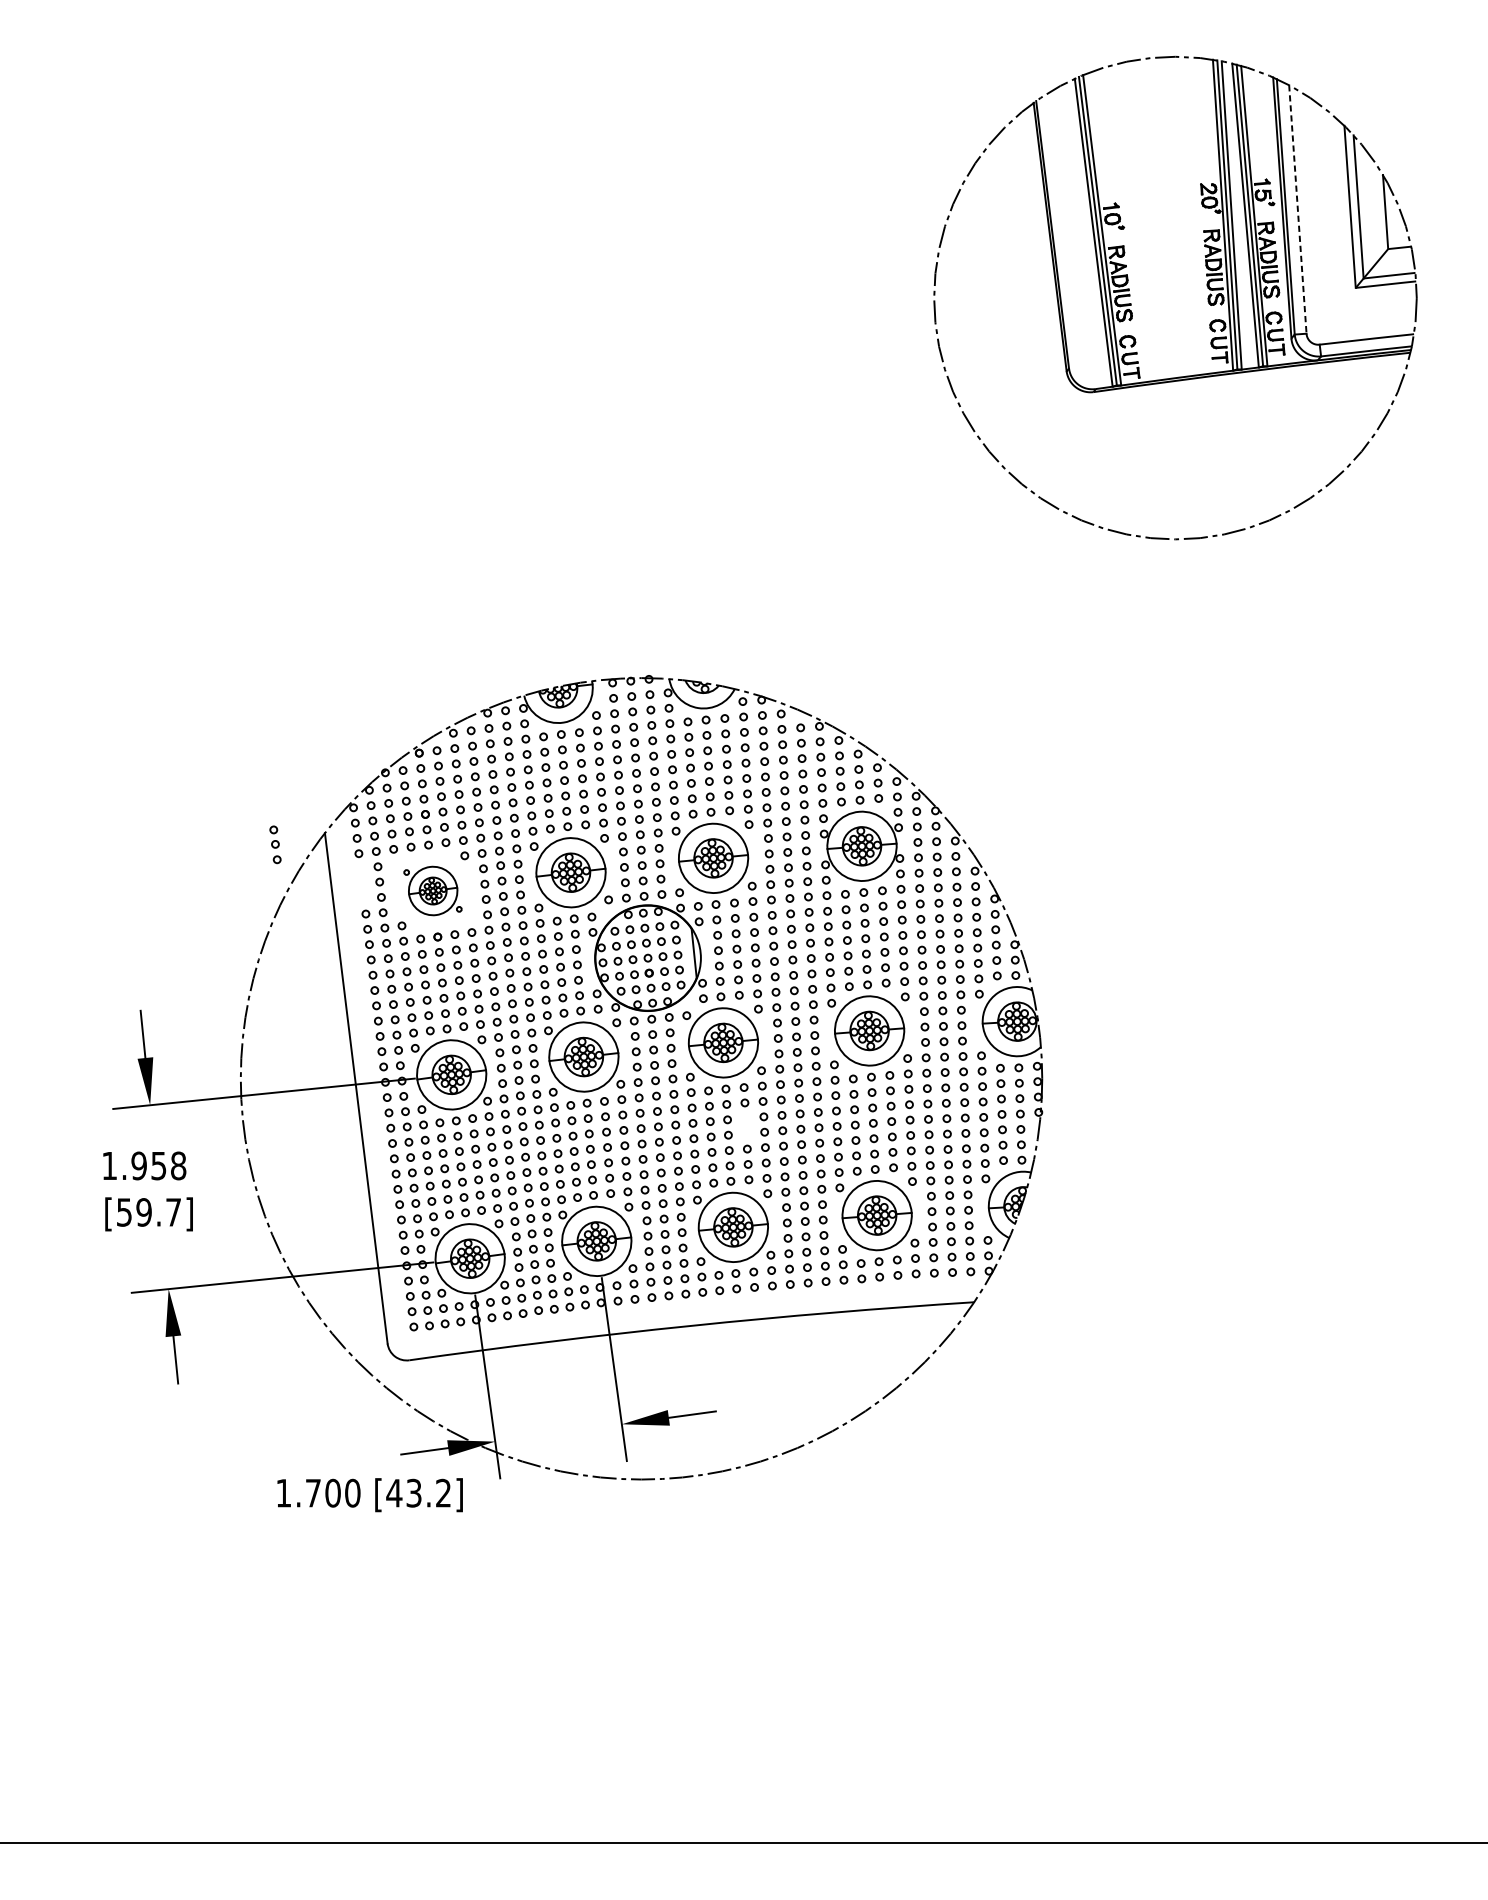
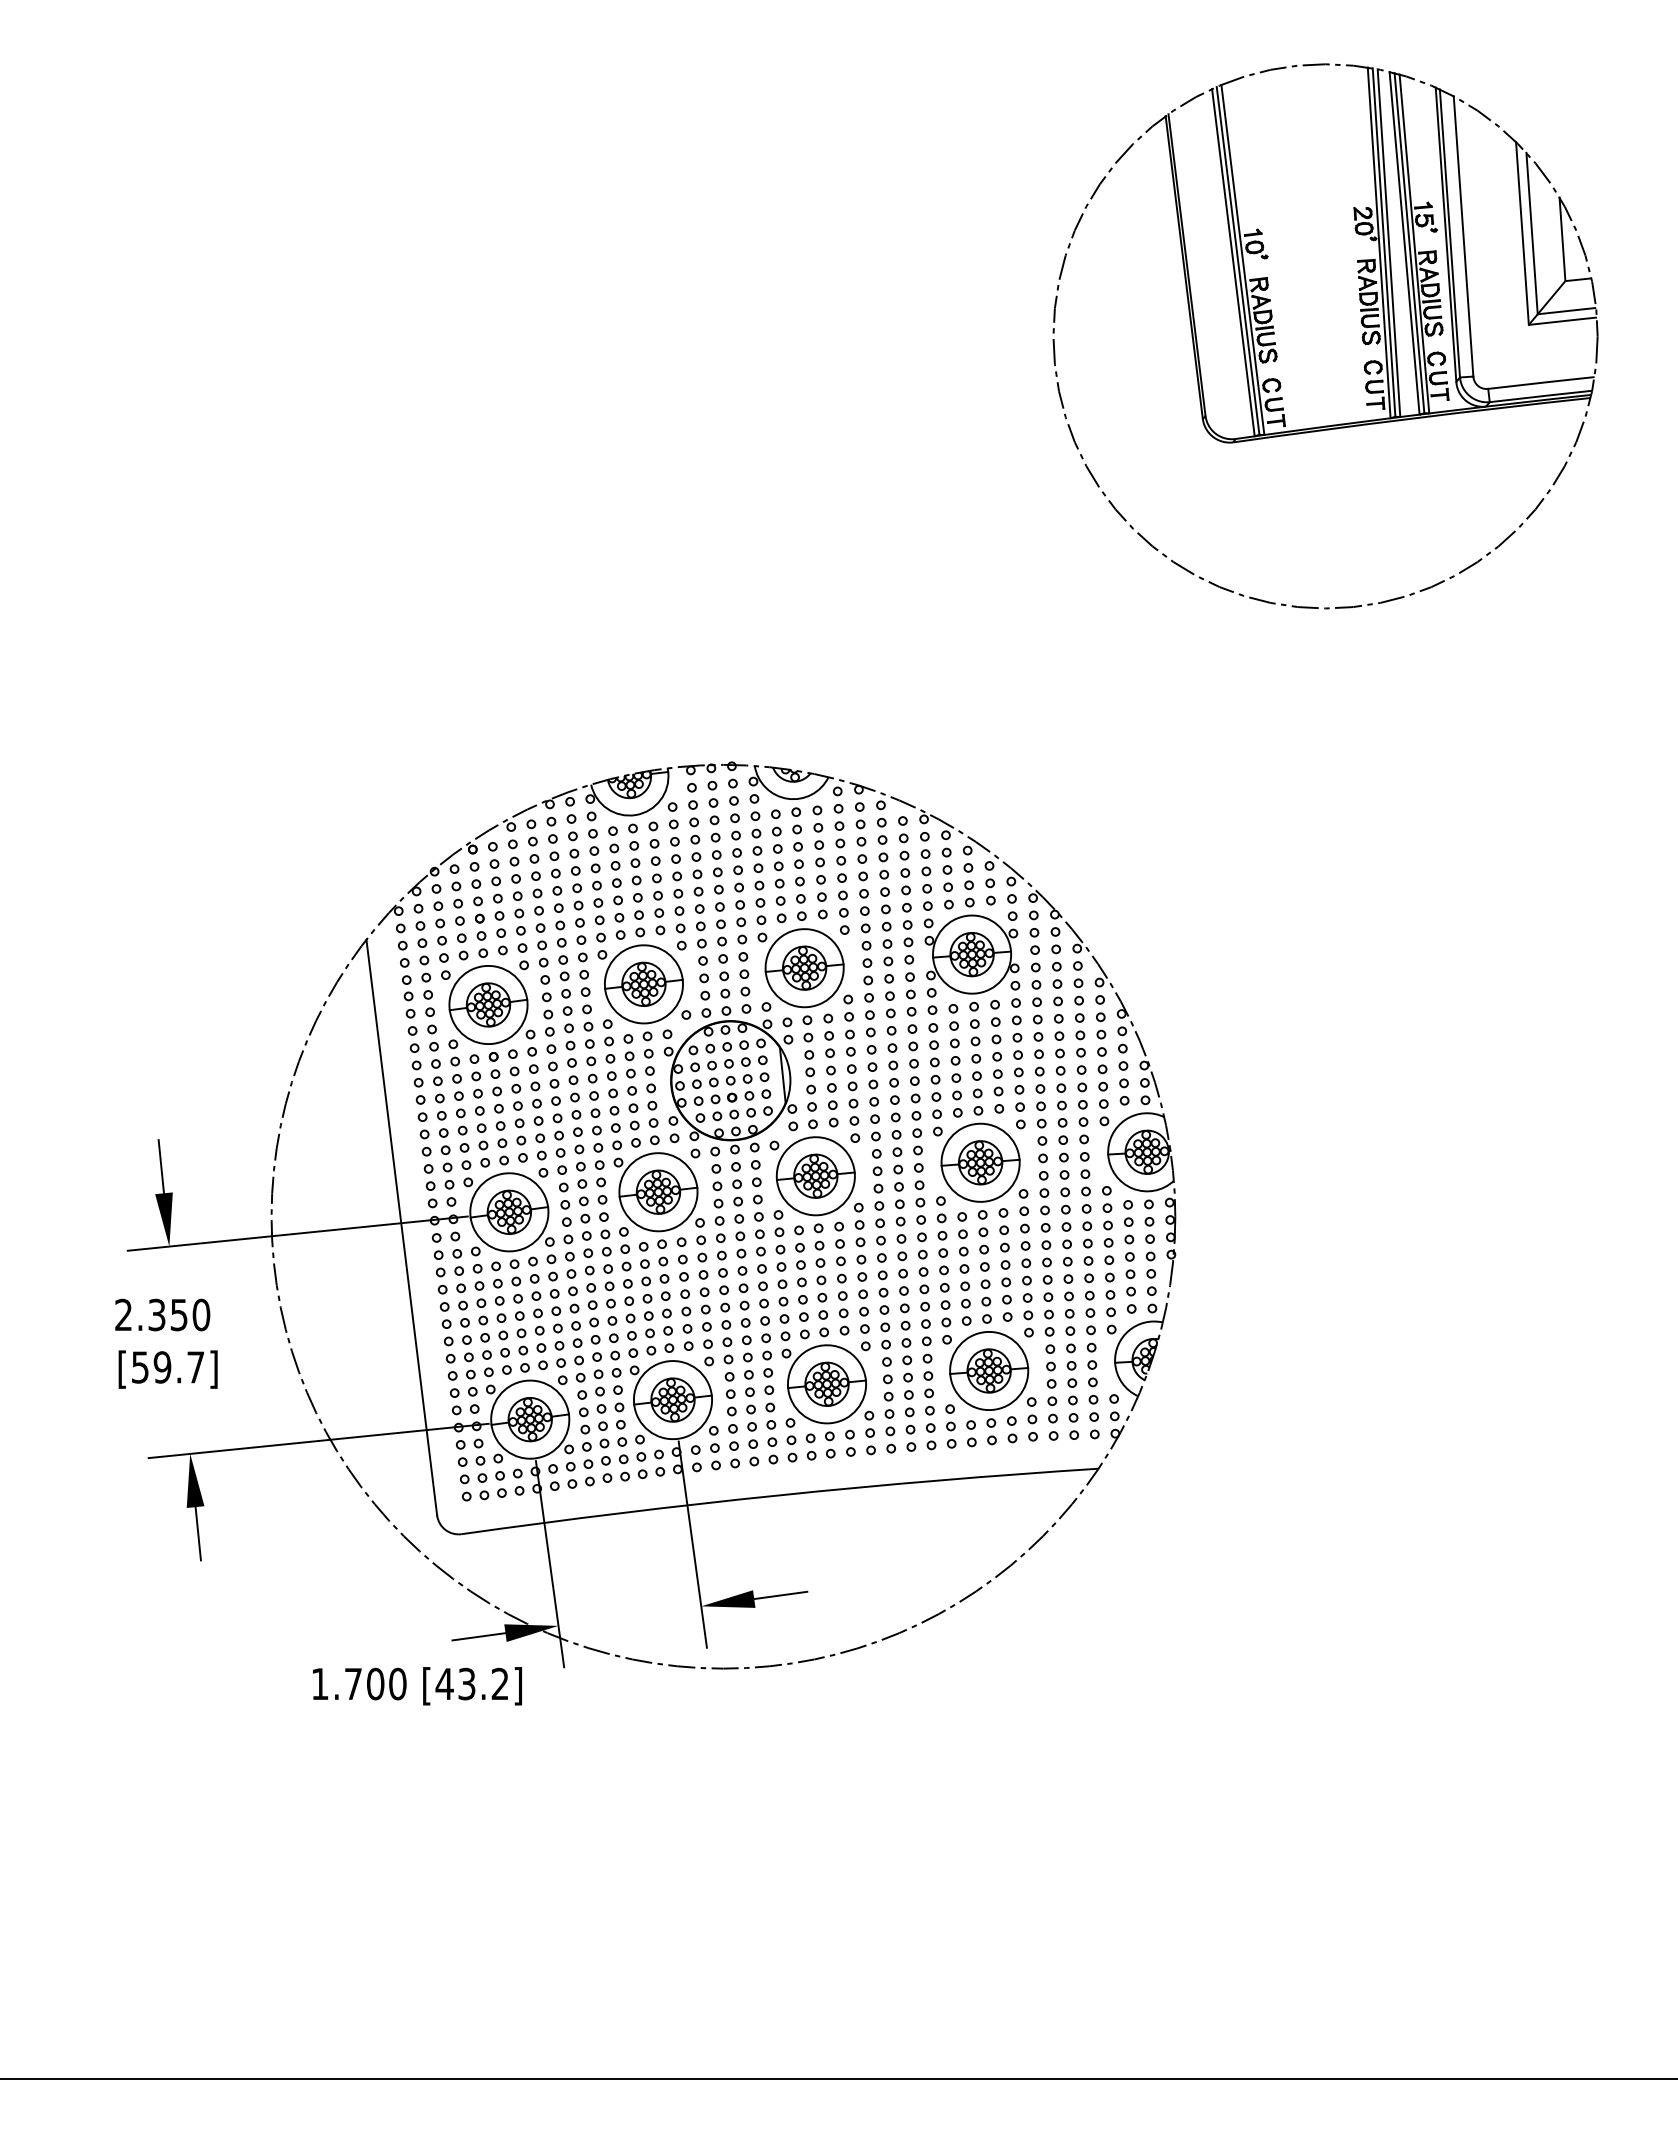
line: (1297, 209) -> (1463, 236), dashed -> solid
part: (275, 844) -> (408, 996), moved
part: (433, 890) -> (488, 1004), size x1.43
part: (746, 1125) -> (841, 1269), added
text: (144, 1165) -> (162, 1314), 1.958 -> 2.350

